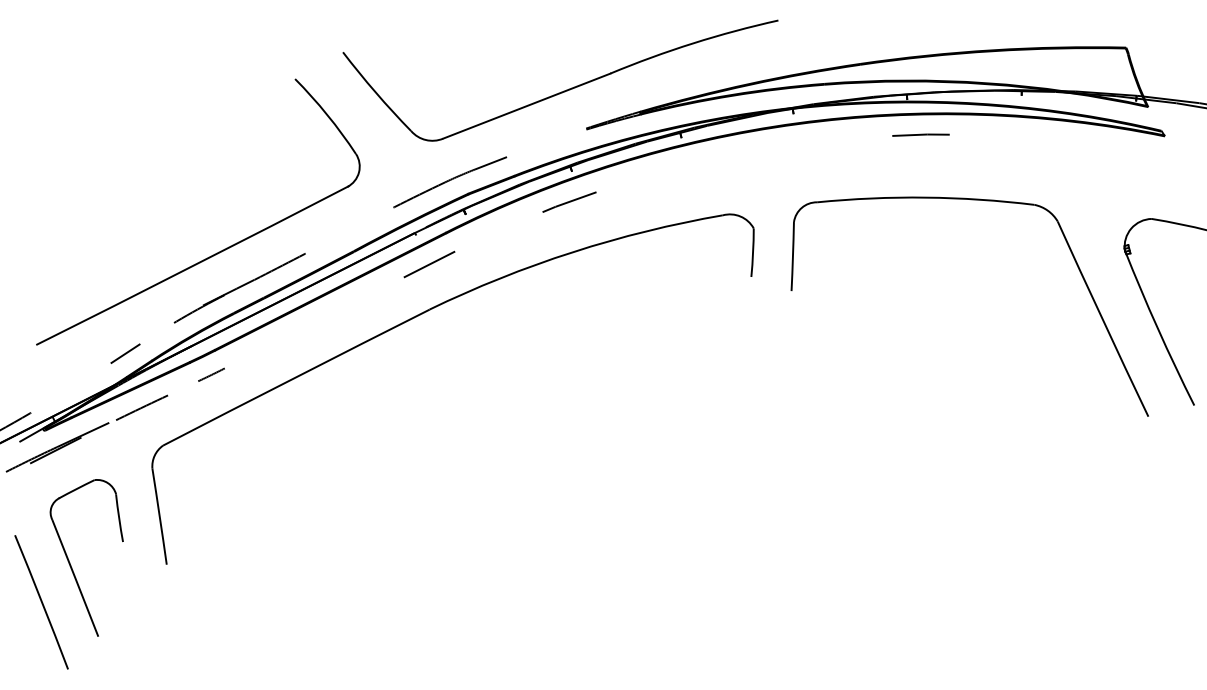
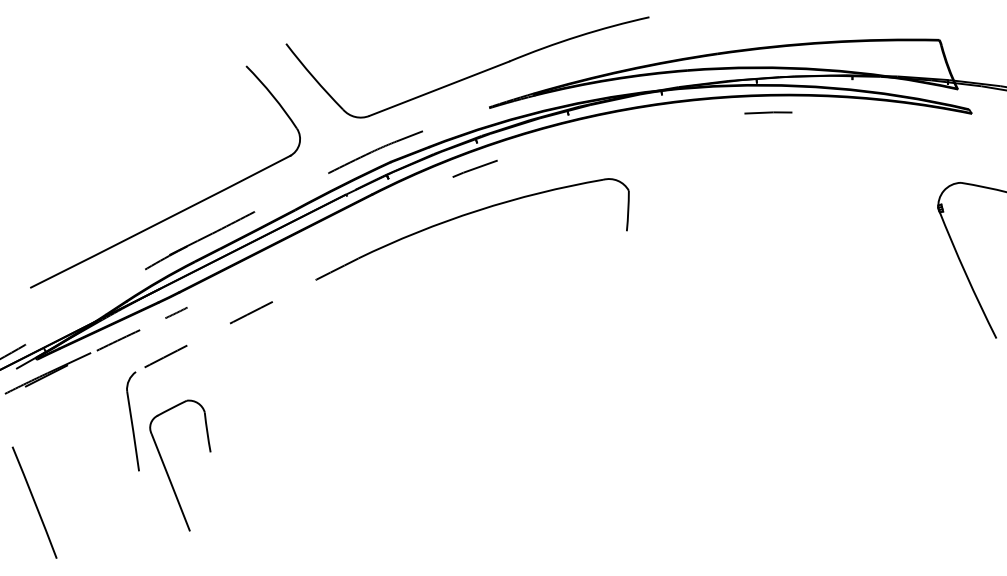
part: (969, 200) -> (808, 167), removed
line: (428, 264) -> (357, 220), removed
line: (125, 353) -> (104, 295), removed
arc: (296, 376) -> (247, 314), solid -> dashed
part: (71, 563) -> (167, 470), moved

